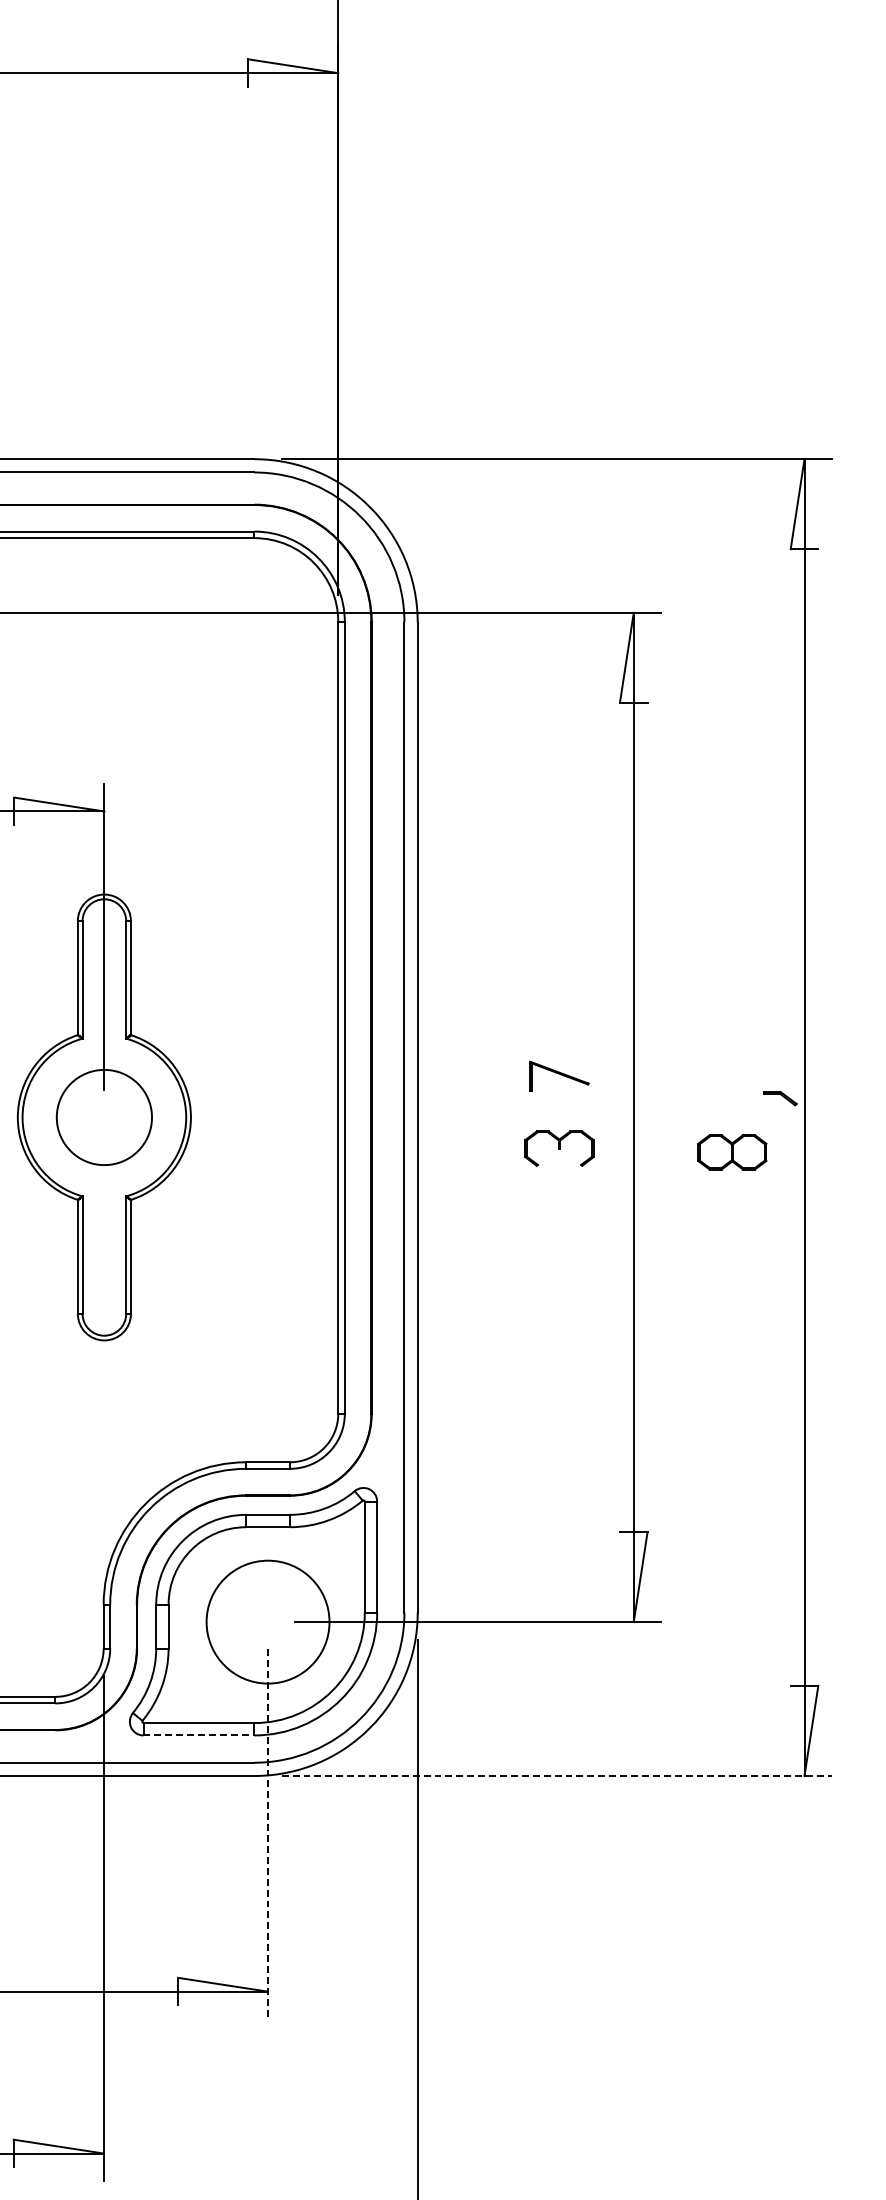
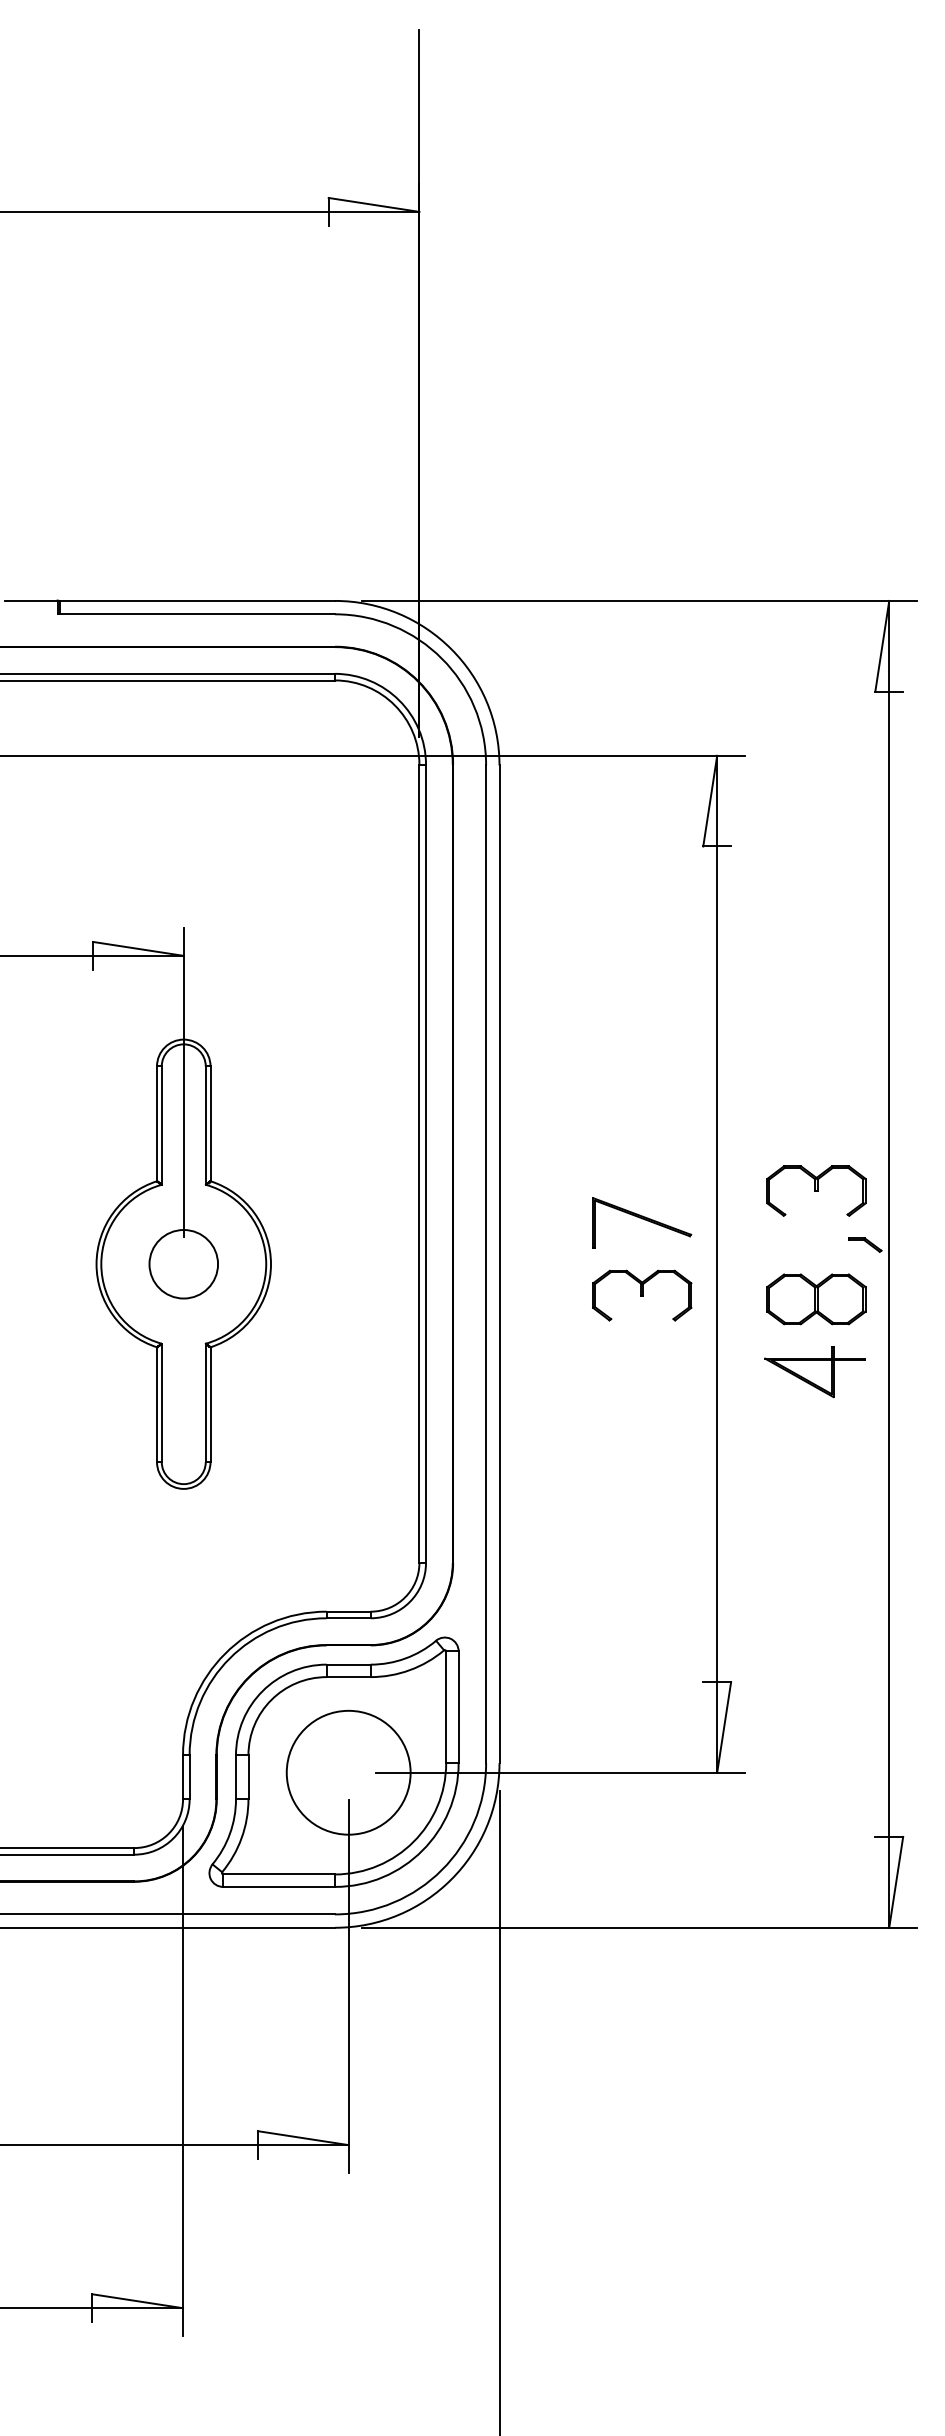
part: (732, 1044) -> (816, 1190), added
part: (559, 1076) -> (642, 1222), size x1.67
circle: (104, 1117) -> (183, 1264), size x0.71
part: (559, 1148) -> (642, 1295), size x1.43
part: (732, 1152) -> (816, 1299), size x1.43
part: (730, 1224) -> (814, 1372), added
line: (199, 1735) -> (279, 1886), dashed -> solid
line: (557, 1775) -> (640, 1927), dashed -> solid
line: (267, 1834) -> (348, 1986), dashed -> solid

